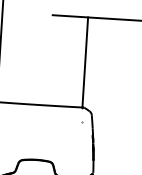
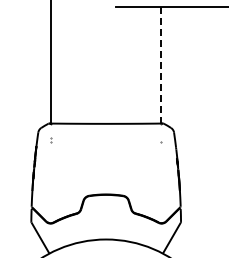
line: (85, 62) -> (161, 65), solid -> dashed

